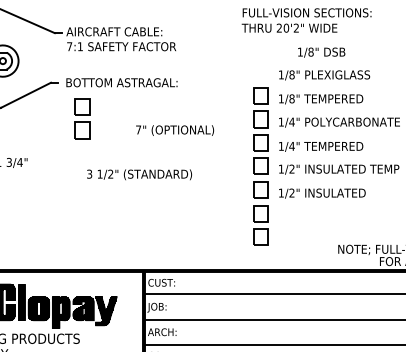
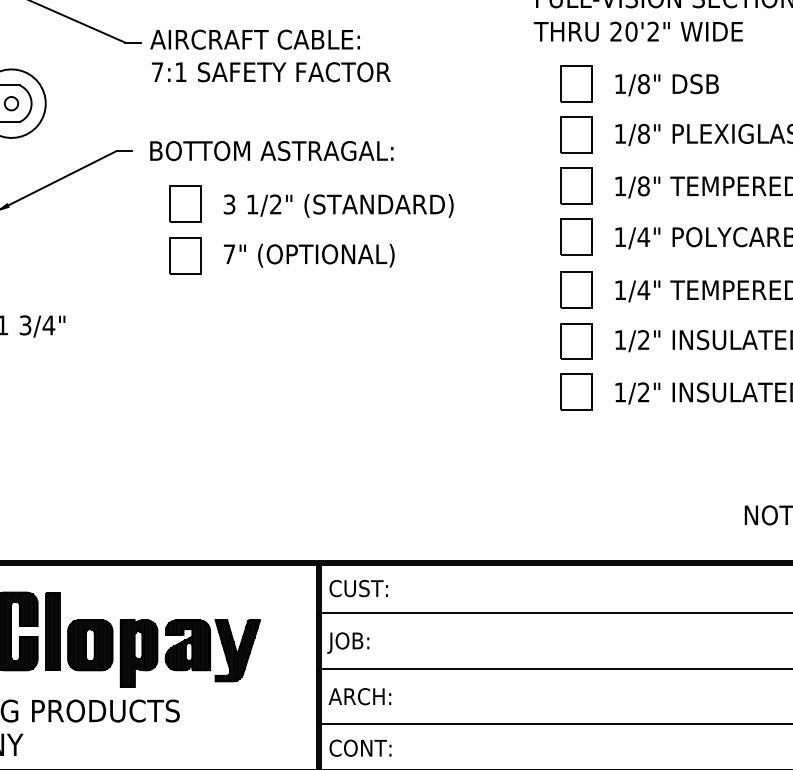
text: (321, 52) -> (666, 84), moved
text: (175, 130) -> (310, 255), moved
part: (260, 166) -> (574, 237), moved
text: (139, 174) -> (338, 205), moved

